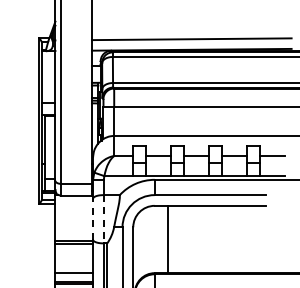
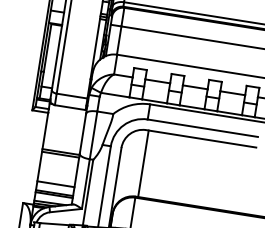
line: (93, 218) -> (83, 133), dashed -> solid
line: (103, 219) -> (93, 135), dashed -> solid
line: (168, 239) -> (143, 163), moved

